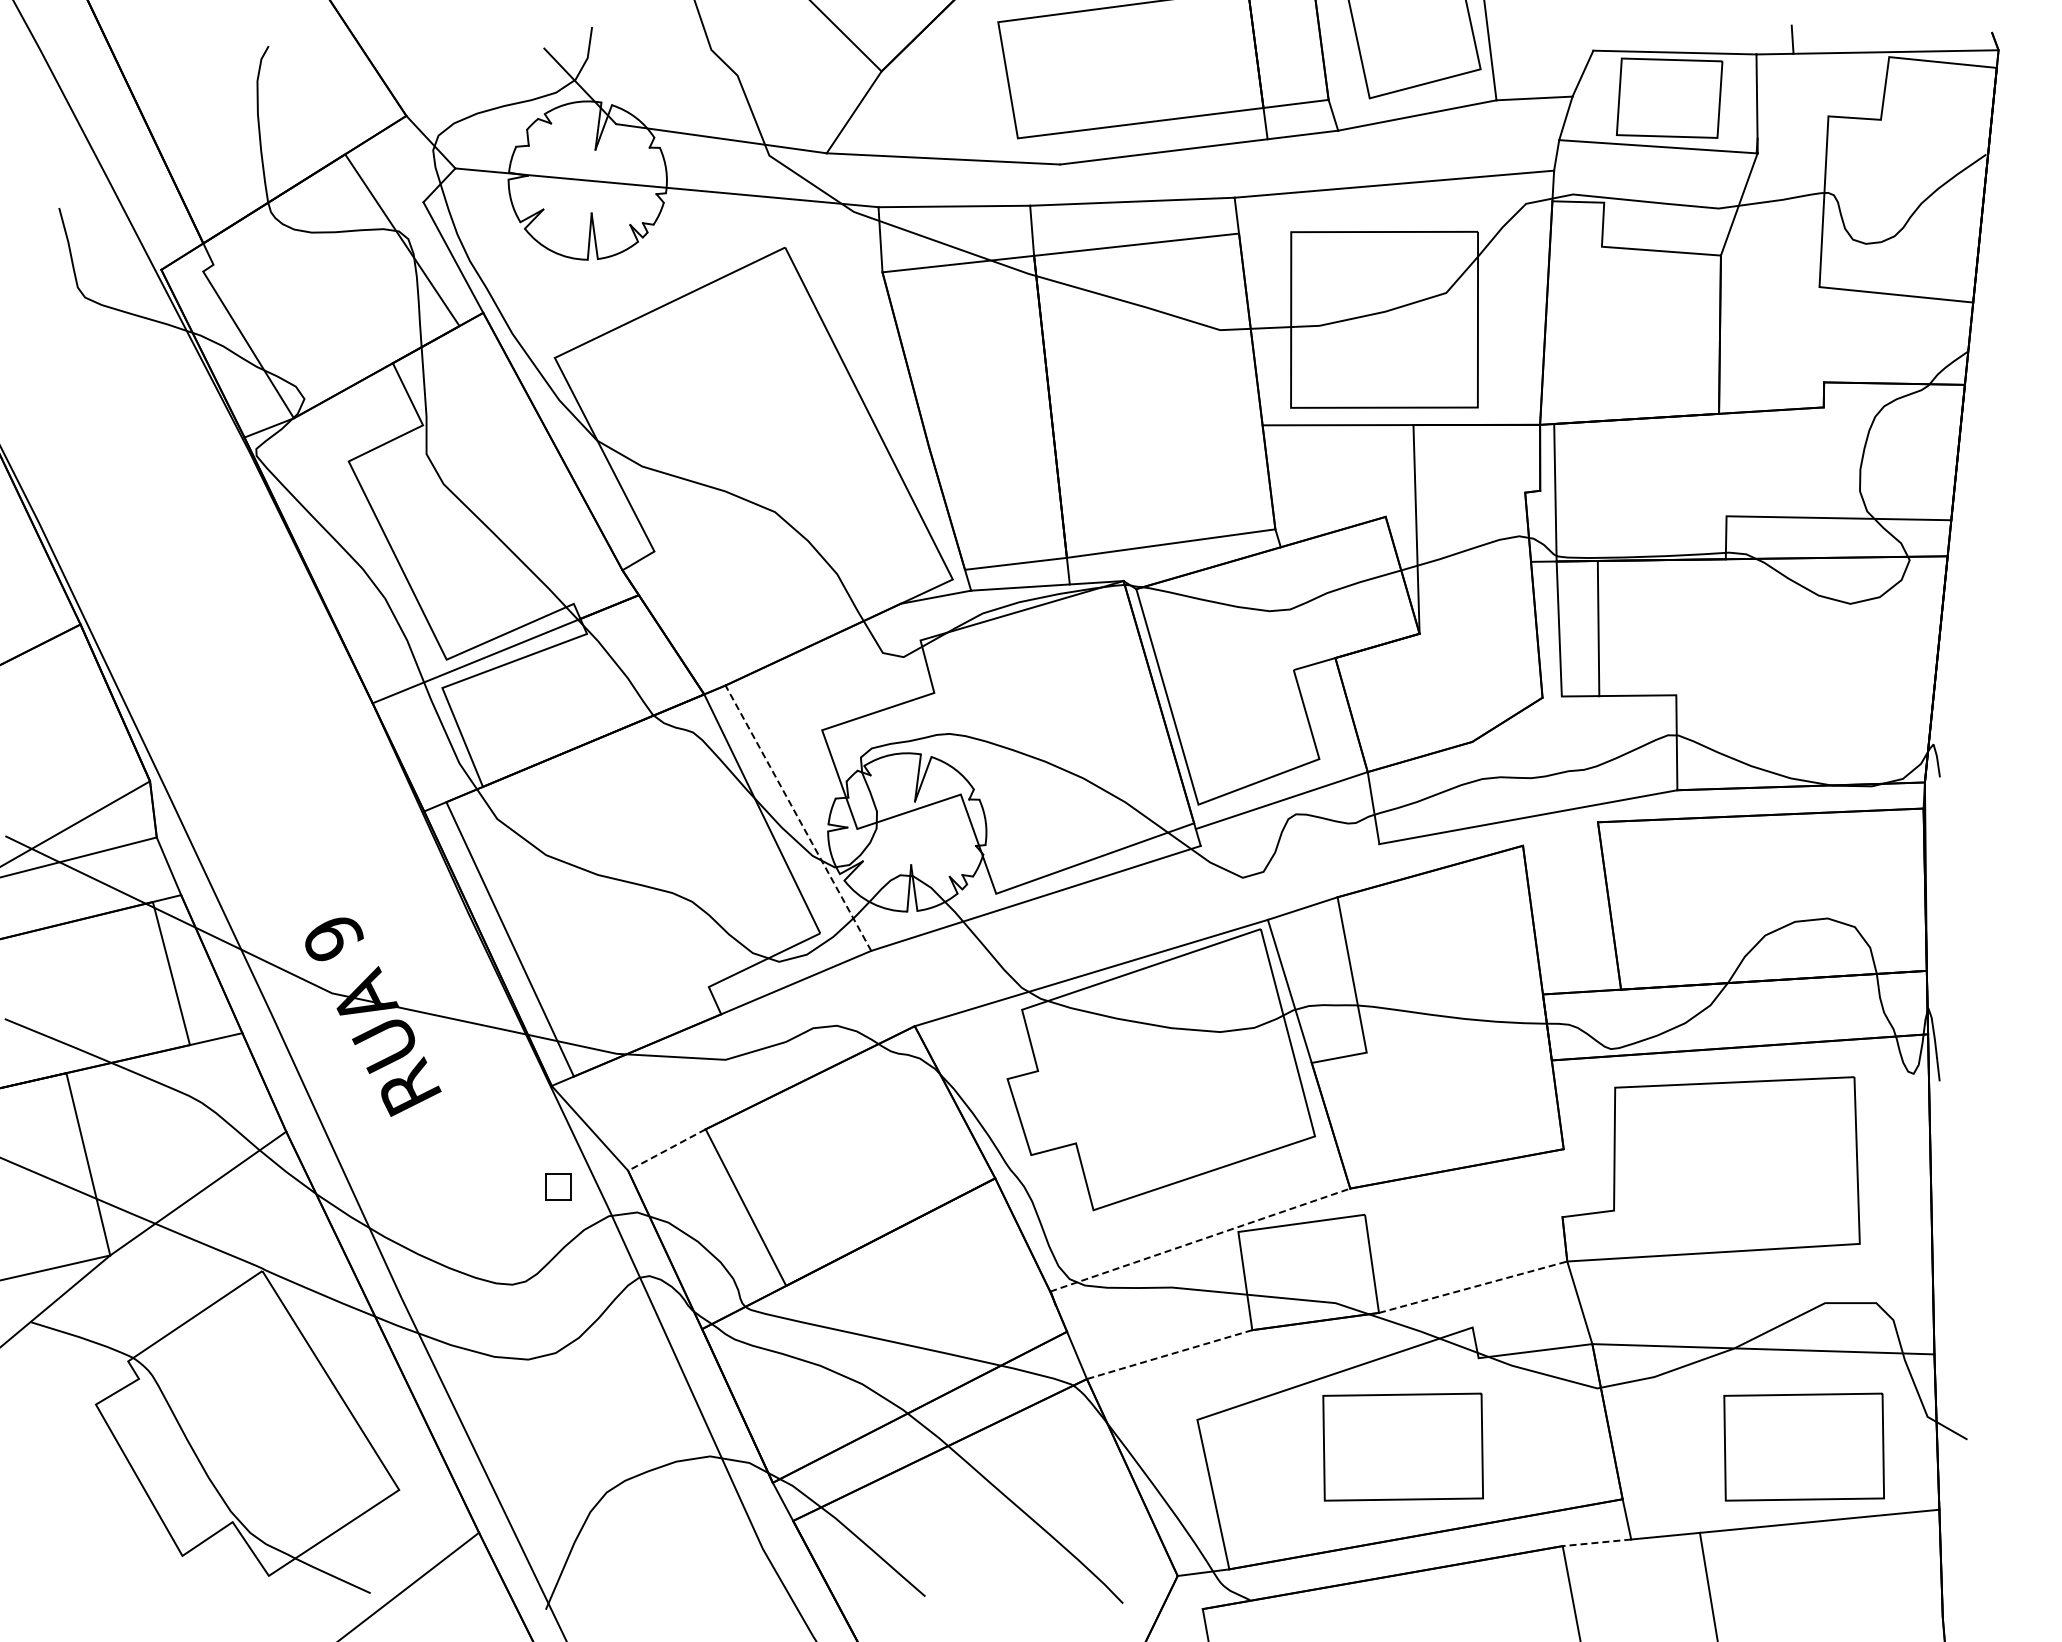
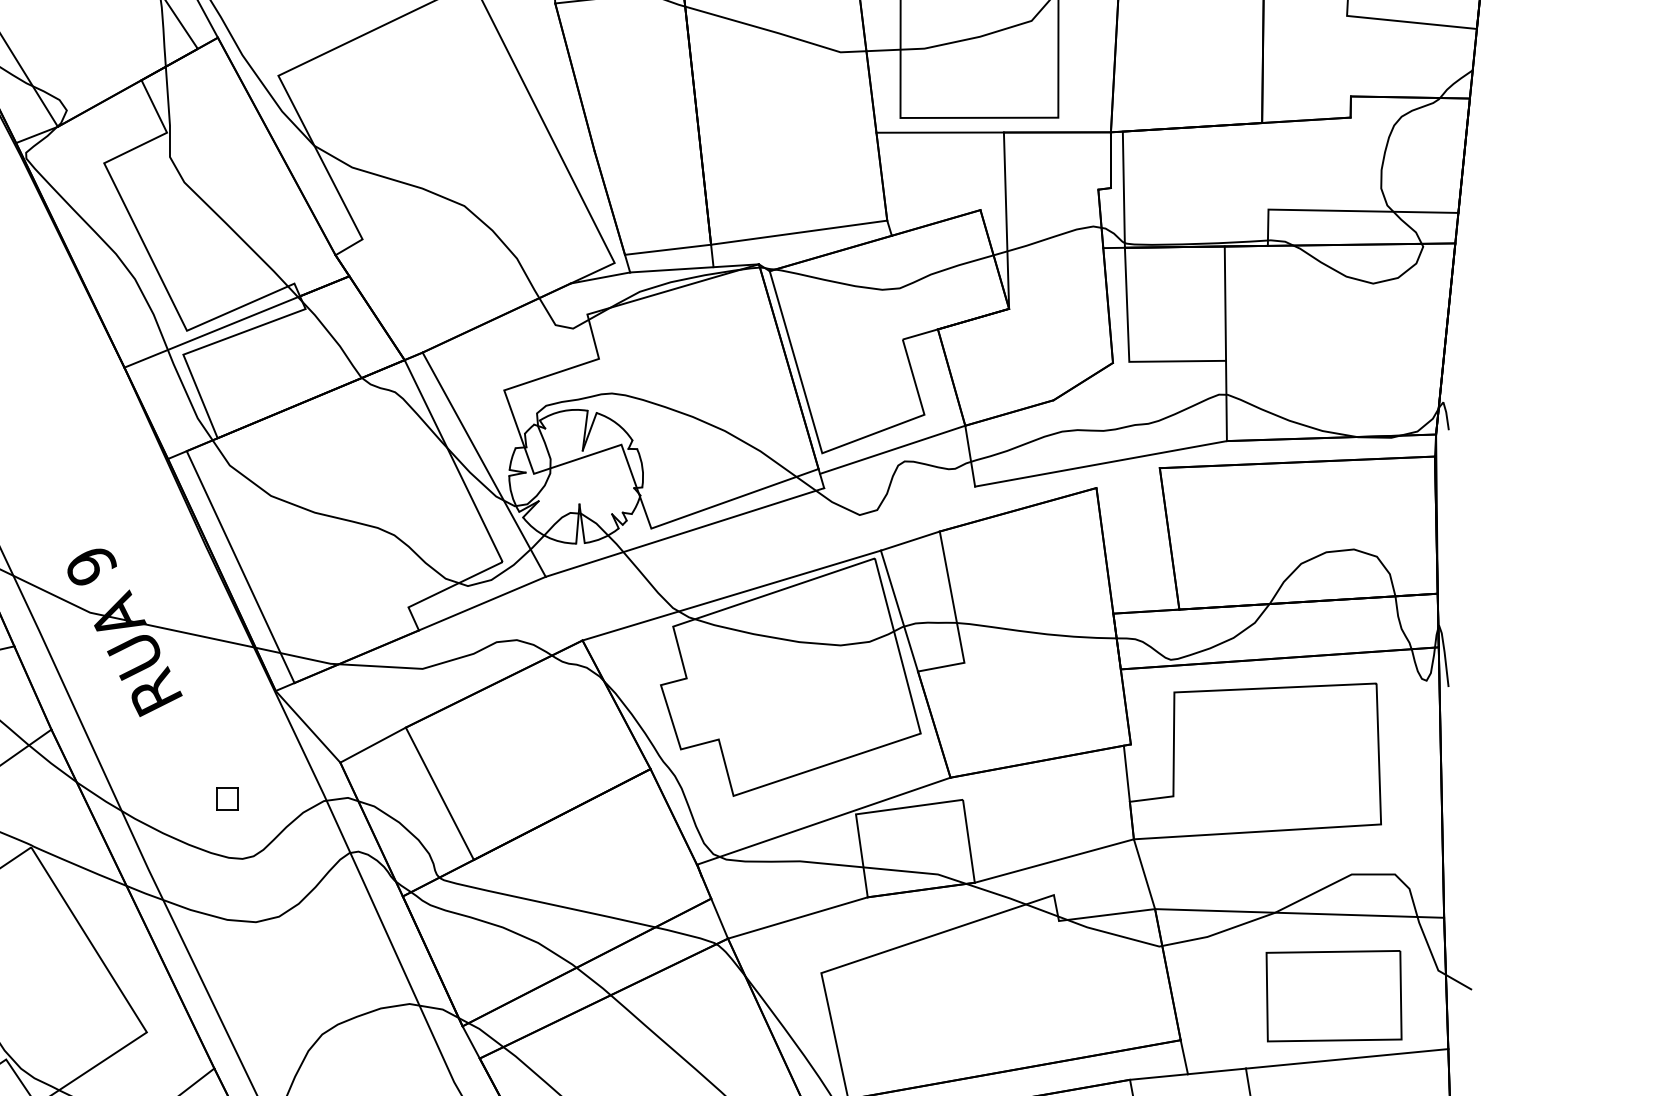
line: (1598, 628) -> (1225, 303), moved
line: (798, 817) -> (484, 464), dashed -> solid
line: (666, 1150) -> (372, 745), dashed -> solid
line: (1558, 1183) -> (1126, 773), added
part: (558, 1186) -> (227, 798), moved
line: (1200, 1240) -> (823, 821), dashed -> solid
line: (1473, 1287) -> (1054, 861), dashed -> solid
line: (1169, 1354) -> (797, 917), dashed -> solid
part: (1402, 1446) -> (994, 995), removed
line: (1596, 1542) -> (1158, 1076), dashed -> solid

